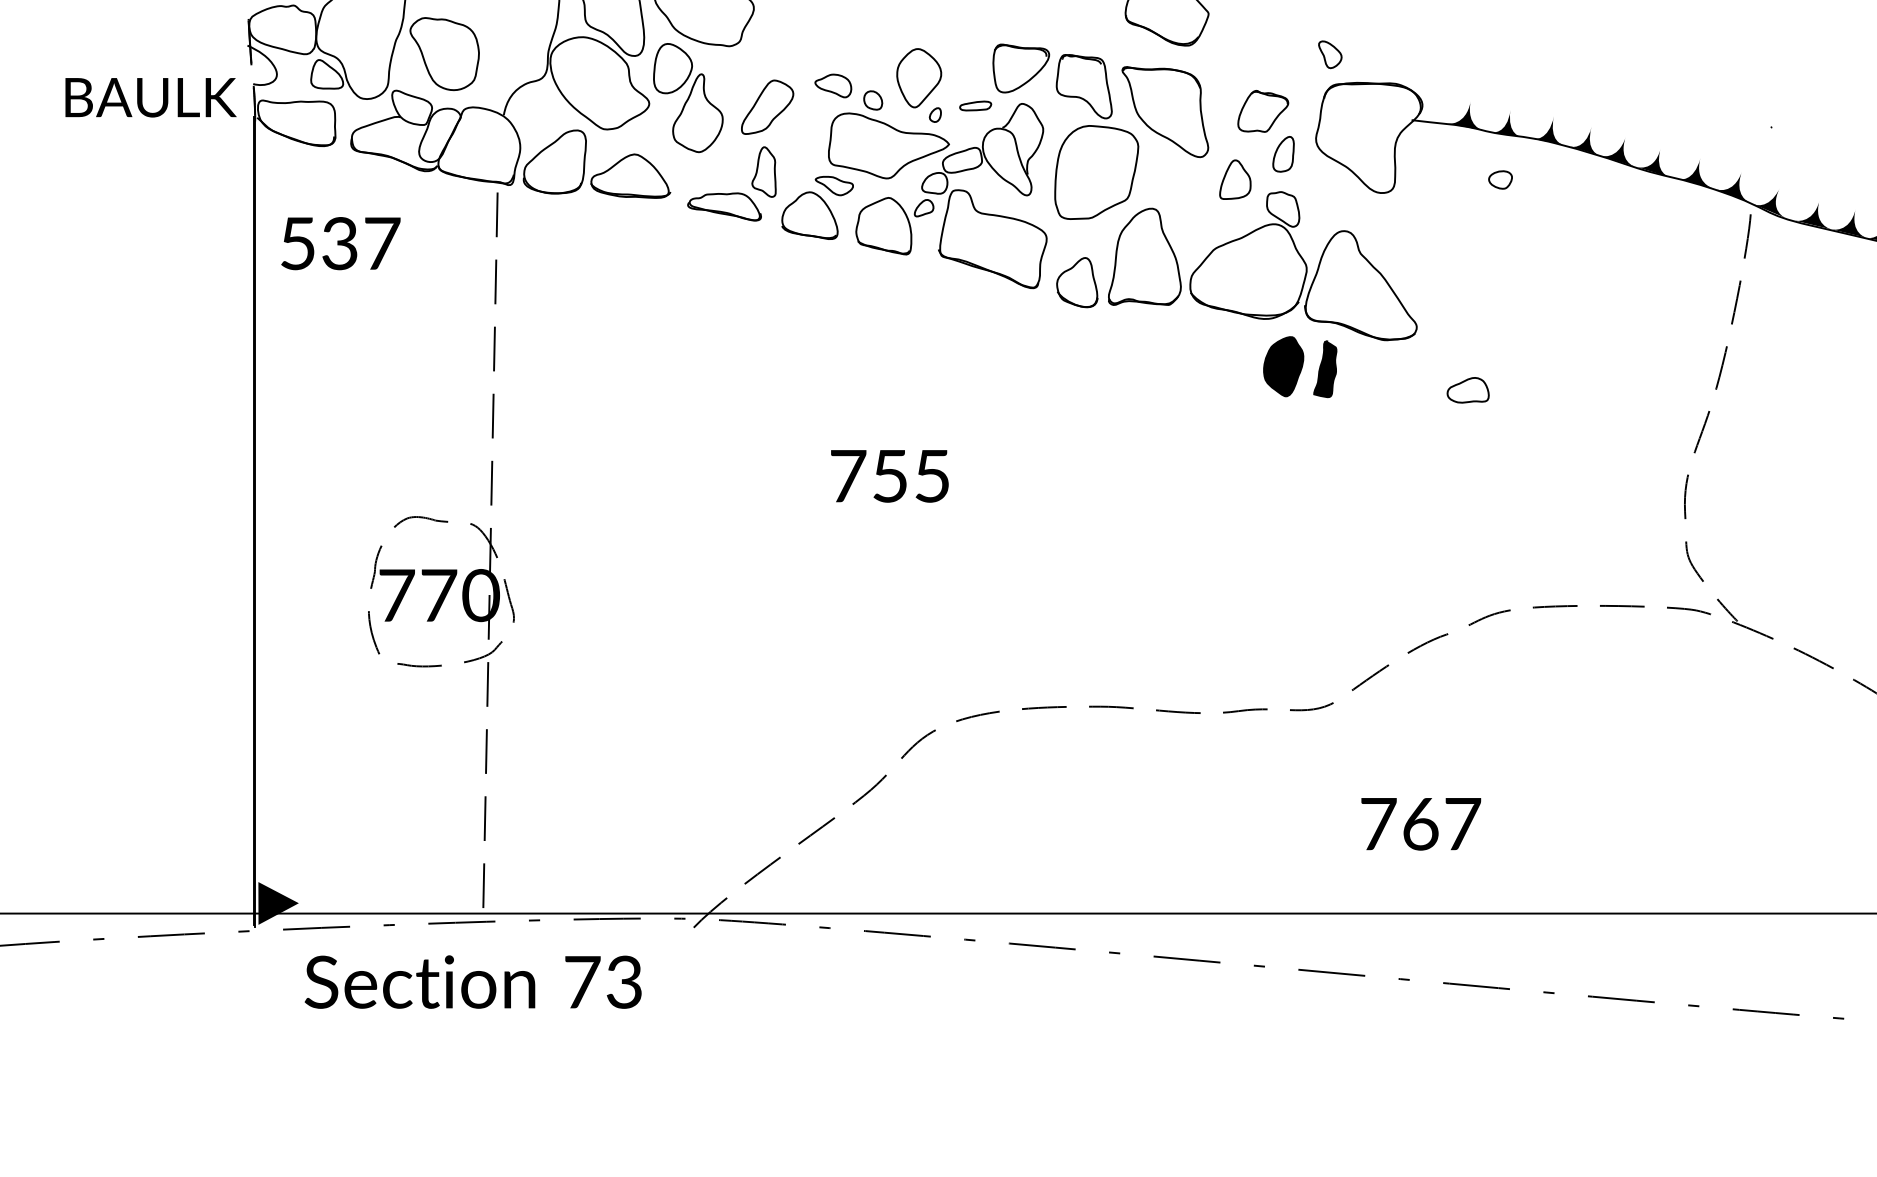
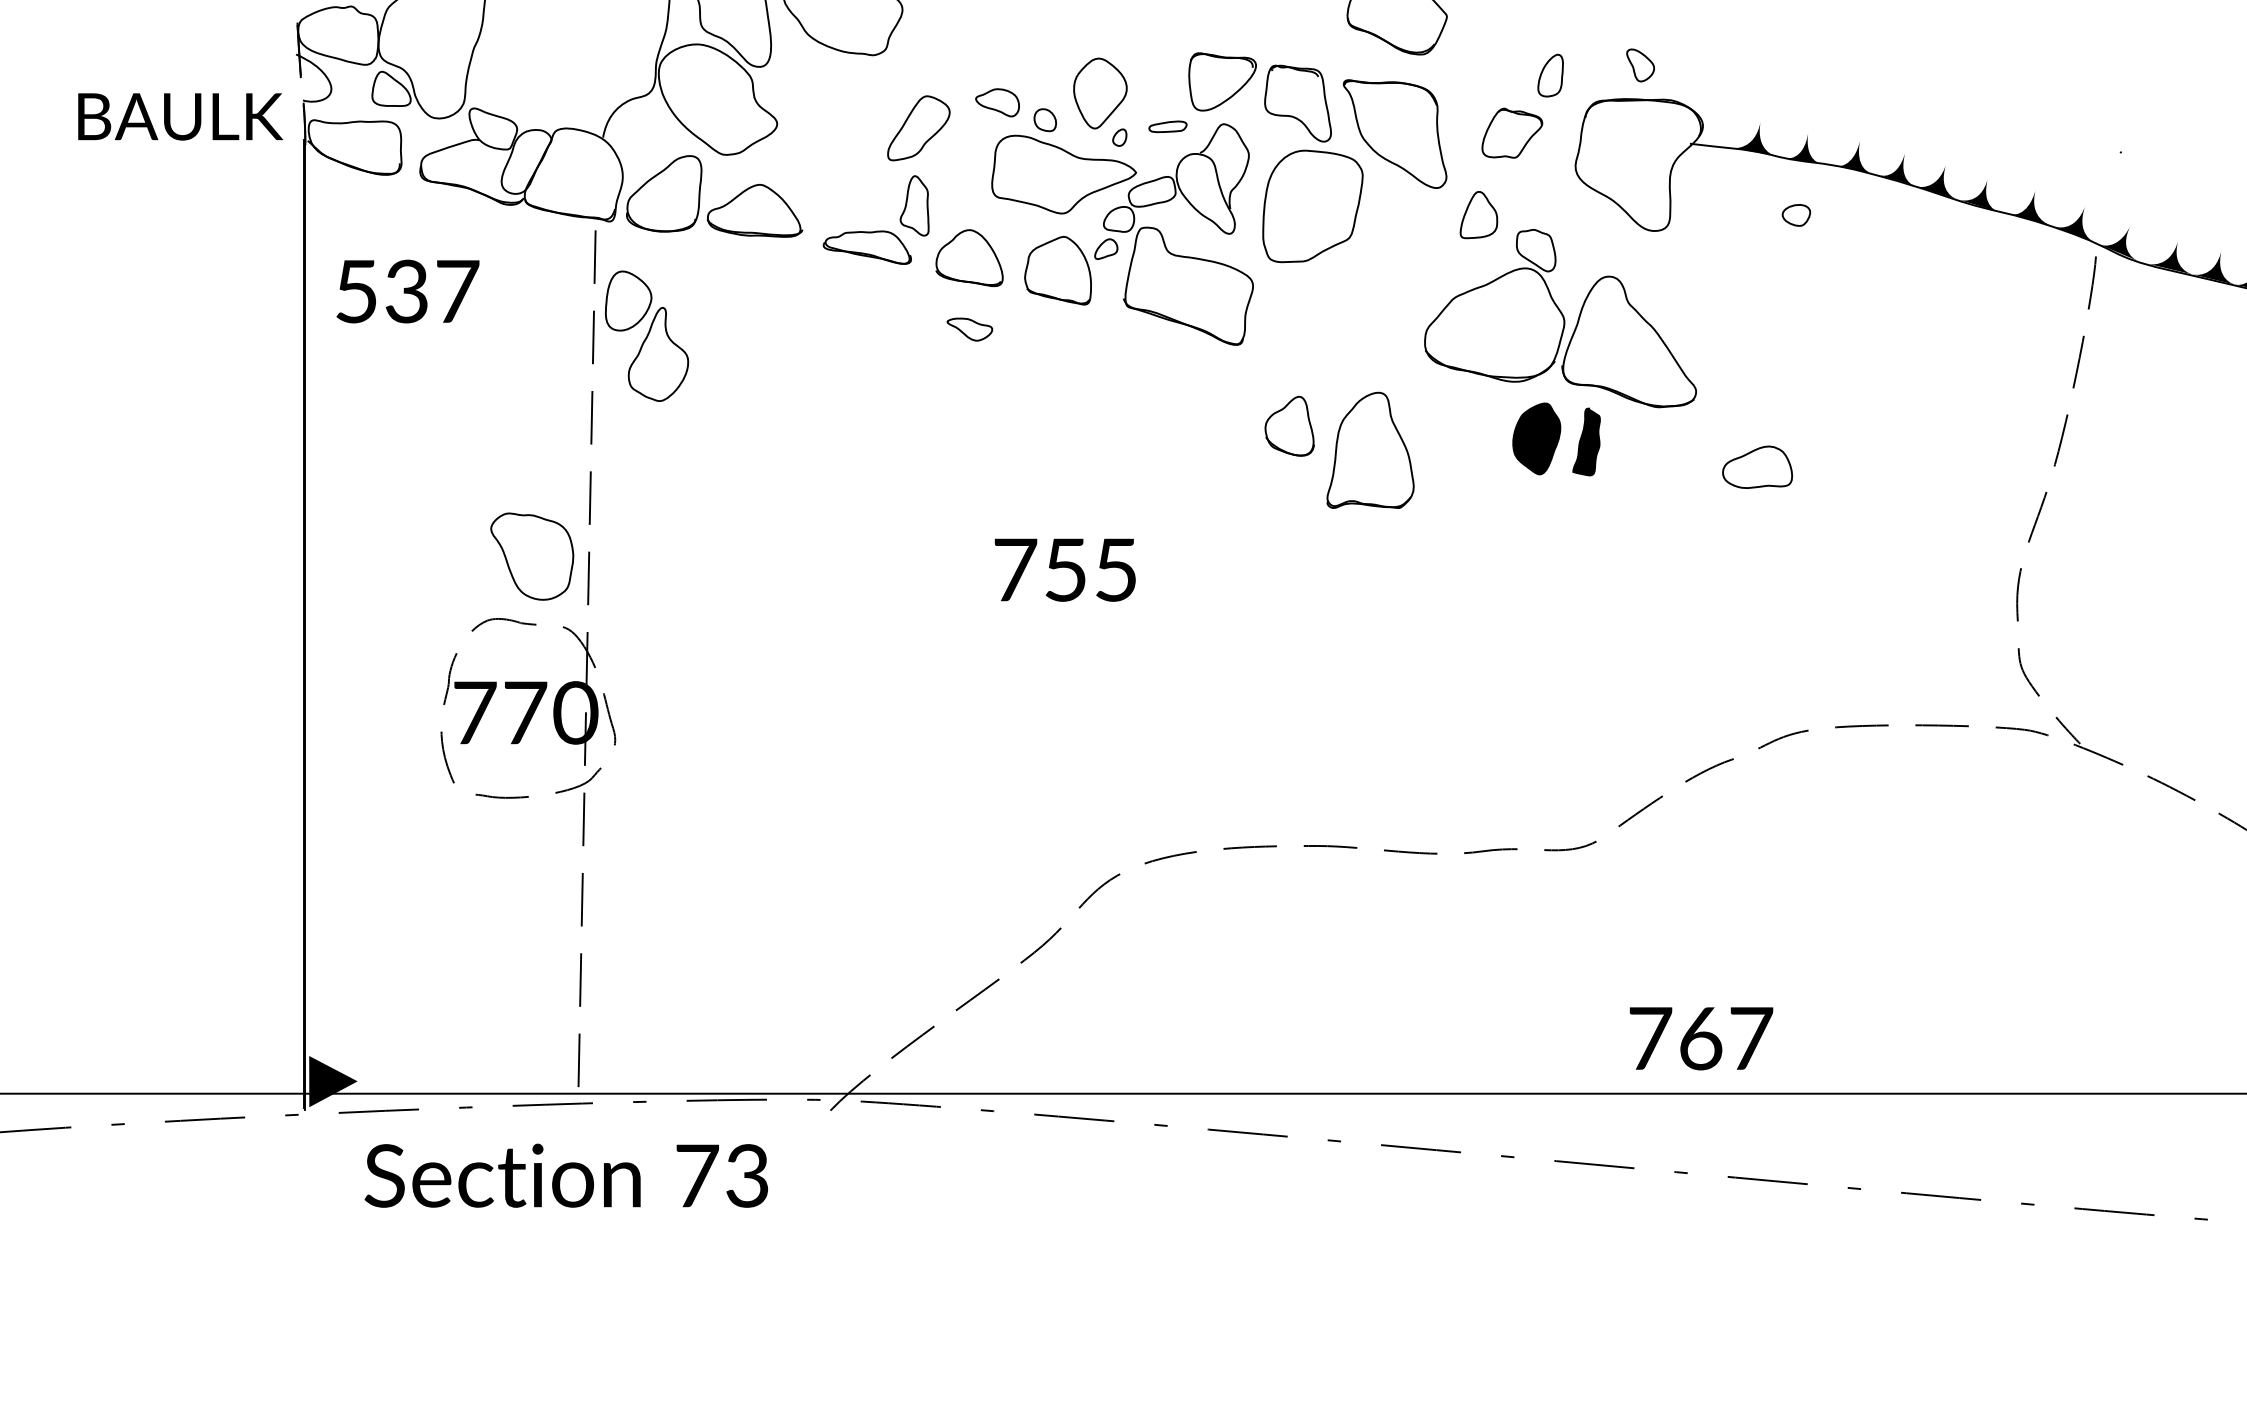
part: (444, 53) -> (532, 556), moved
part: (1330, 54) -> (1640, 65), moved
part: (688, 97) -> (647, 335), moved
part: (1283, 154) -> (1550, 75), moved
part: (834, 185) -> (969, 329), moved
part: (1144, 256) -> (1370, 449), moved
part: (1077, 281) -> (1289, 425), moved
part: (1468, 389) -> (1757, 466), size x1.4
text: (1421, 824) -> (1701, 1038), moved

